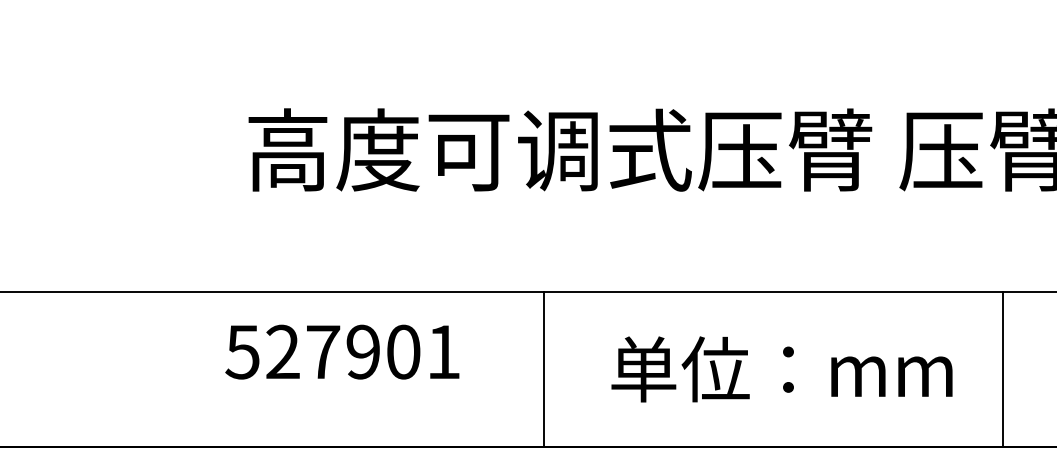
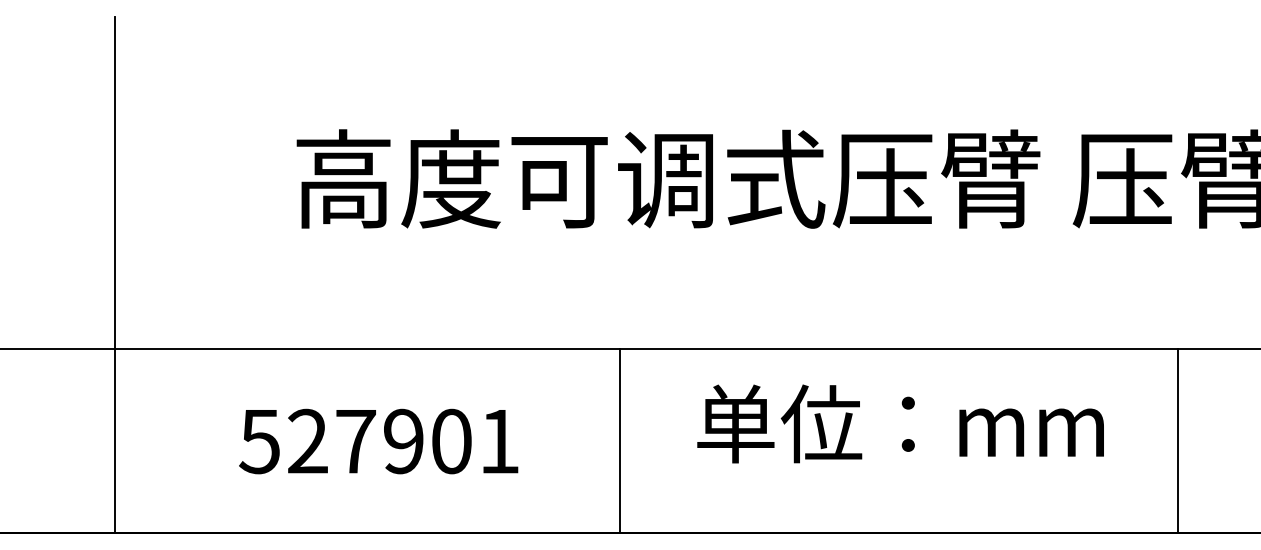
line: (96, 230) -> (115, 275), added
text: (342, 351) -> (378, 440), moved
line: (543, 369) -> (619, 440), moved
text: (781, 369) -> (900, 424), moved
line: (1003, 369) -> (1177, 440), moved

